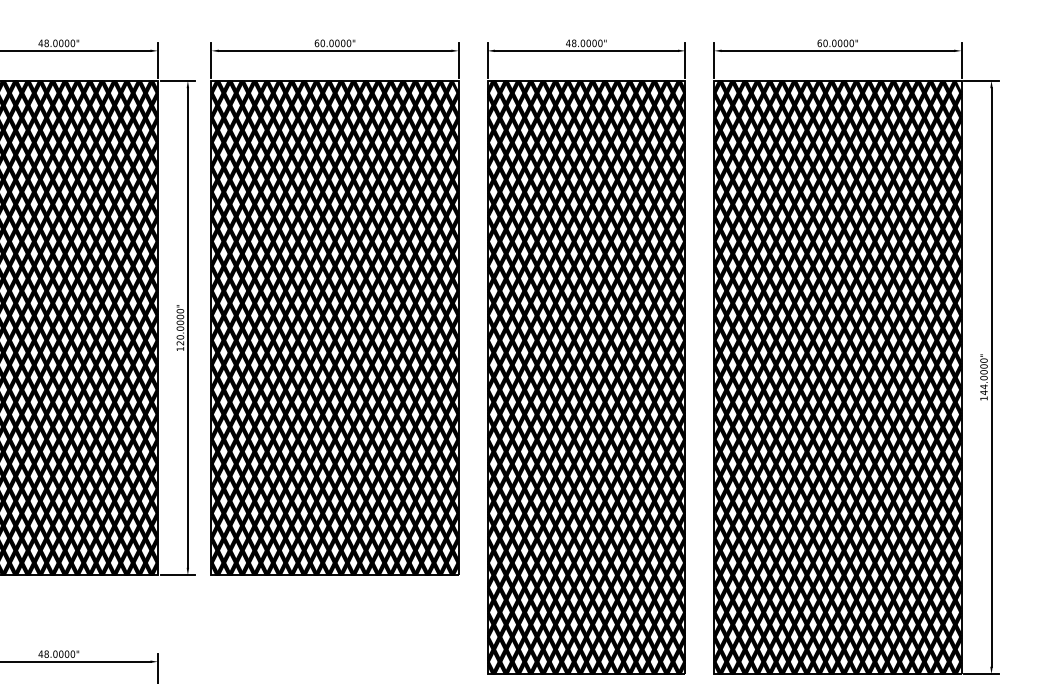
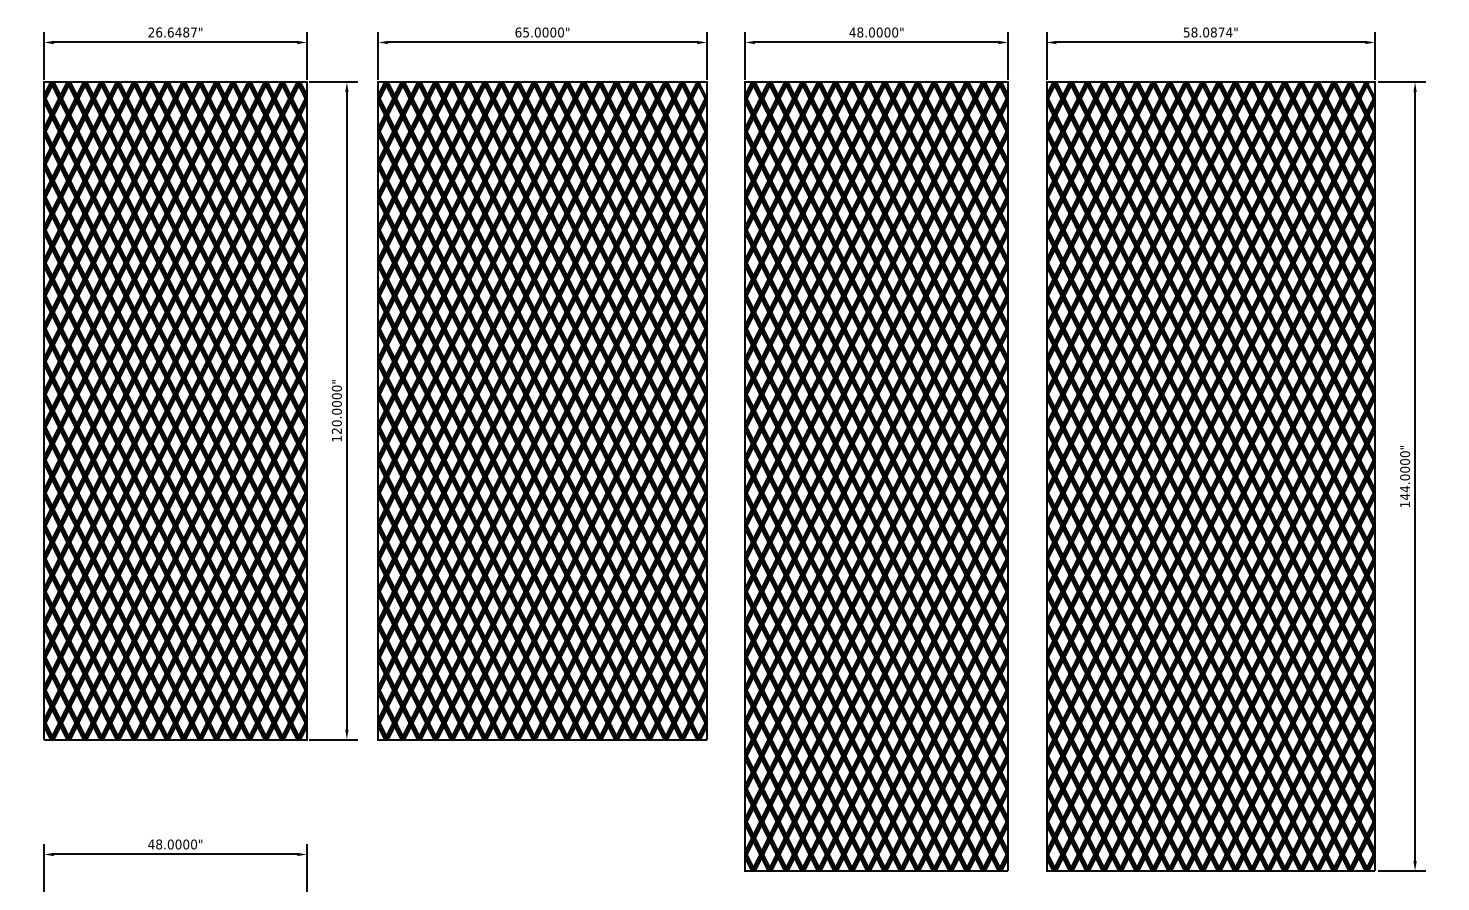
text: (56, 43) -> (172, 32), 48.0000" -> 26.6487"
text: (323, 43) -> (526, 32), 60.0000" -> 65.0000"
text: (835, 43) -> (1207, 32), 60.0000" -> 58.0874"

